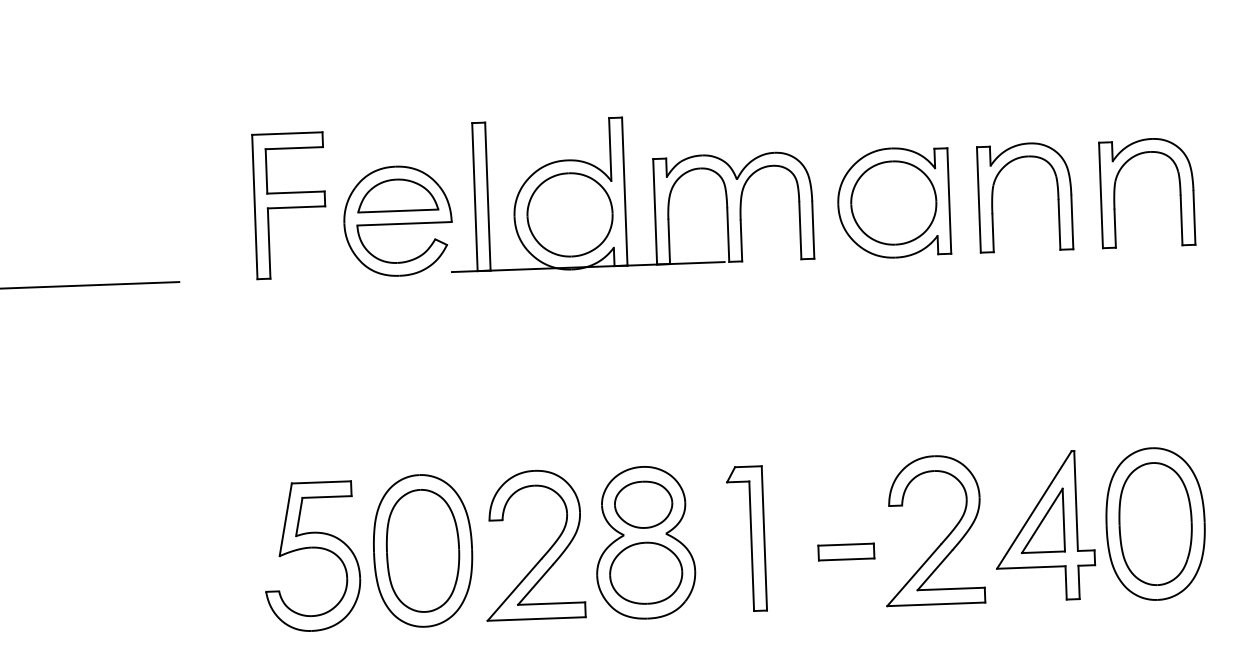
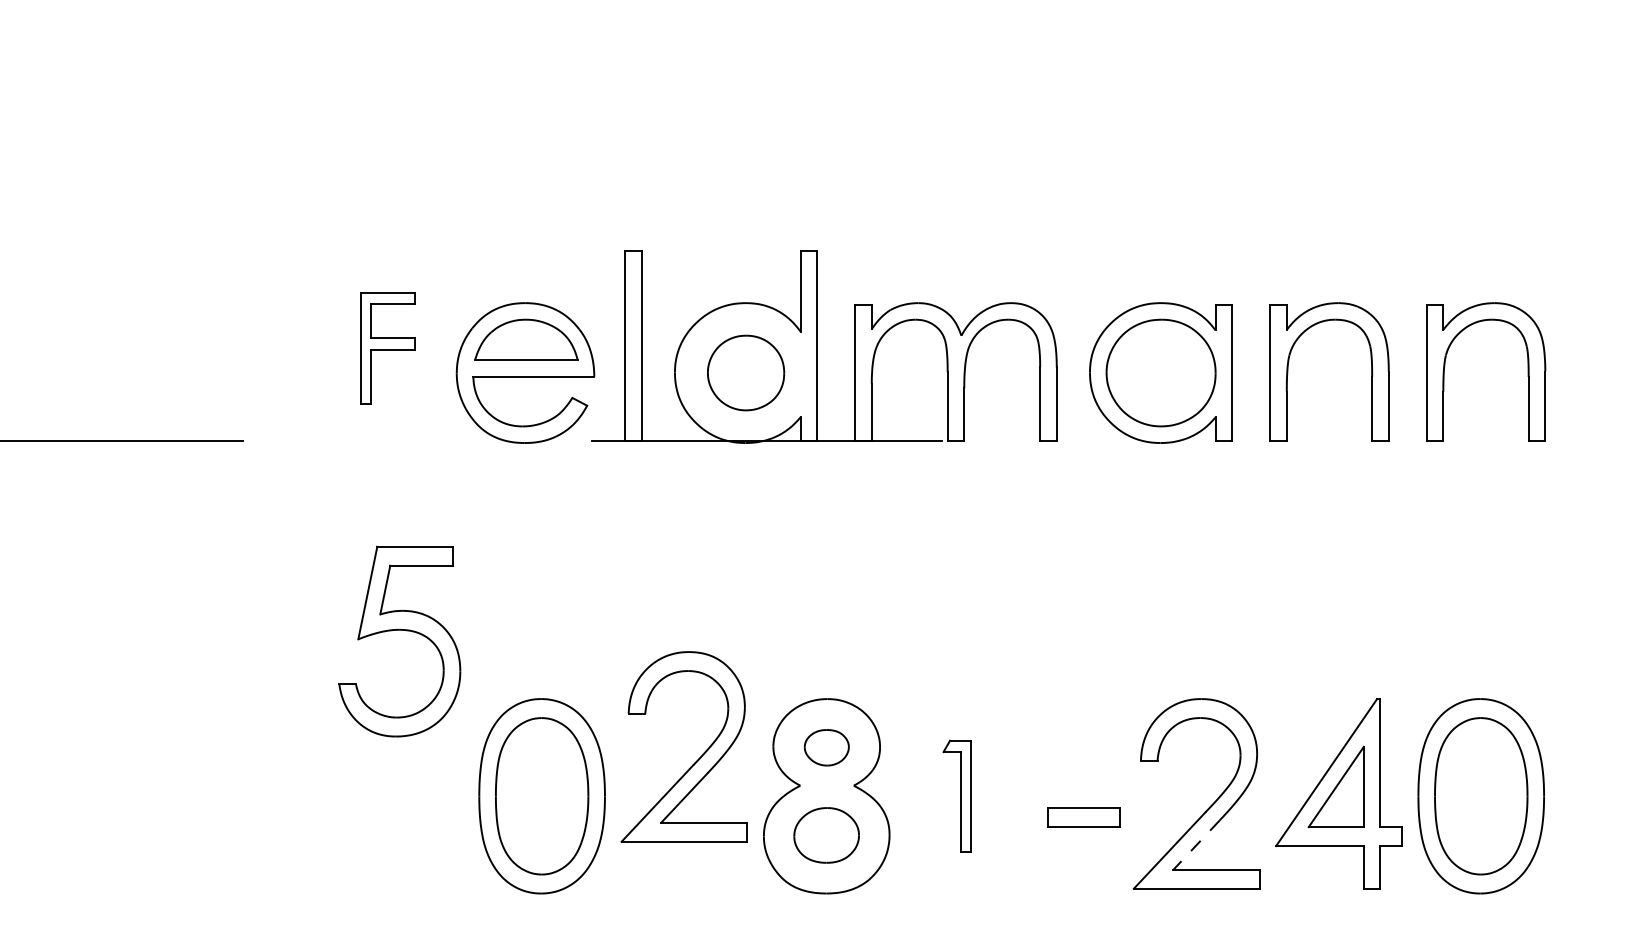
part: (289, 206) -> (387, 348), size x0.6
part: (569, 214) -> (745, 372), size x0.7
part: (643, 504) -> (826, 747), size x0.6
part: (746, 538) -> (956, 795), size x0.6
part: (311, 548) -> (399, 630), moved
part: (544, 554) -> (697, 759), moved
line: (934, 570) -> (1196, 845), solid -> dashed
part: (646, 573) -> (826, 835), size x0.7

